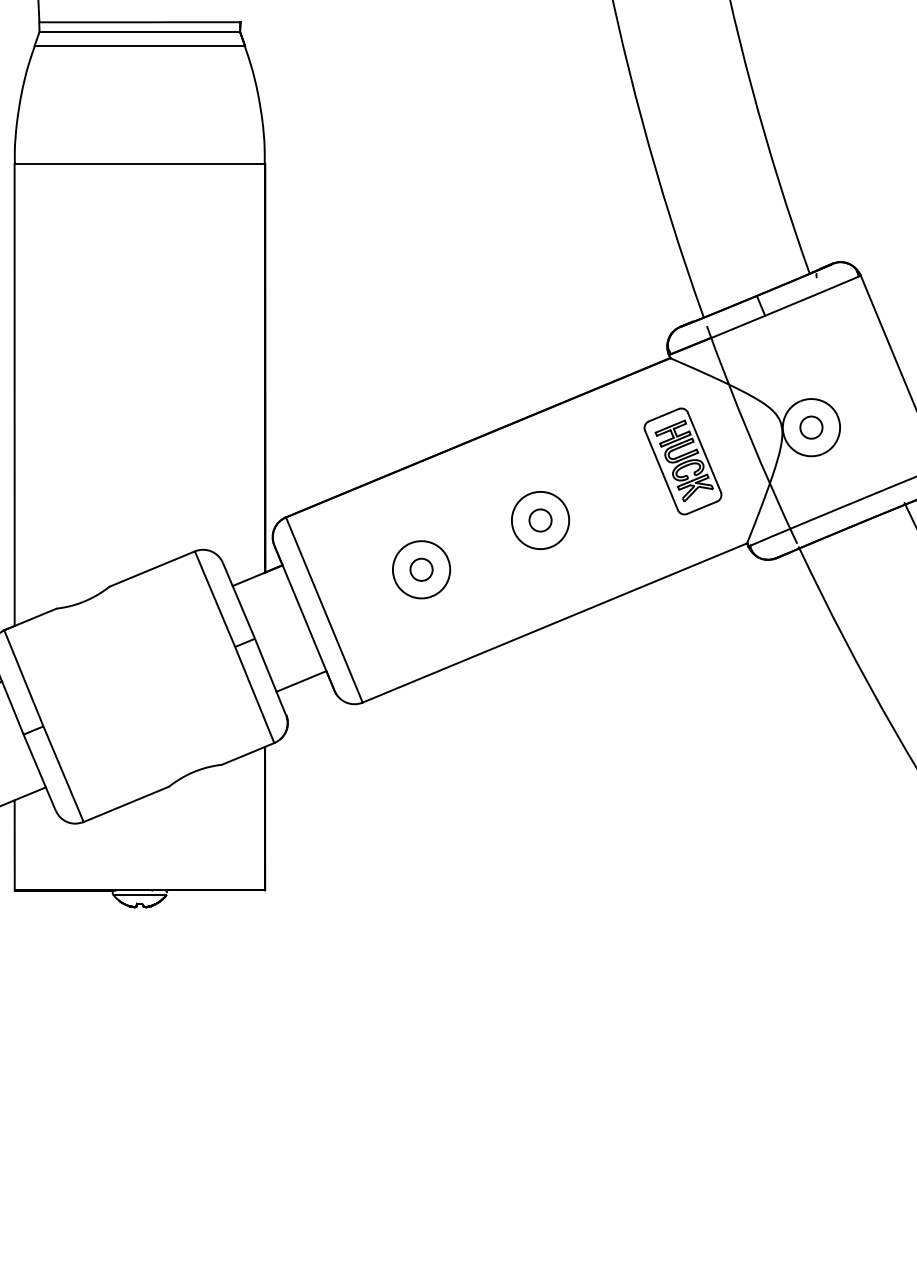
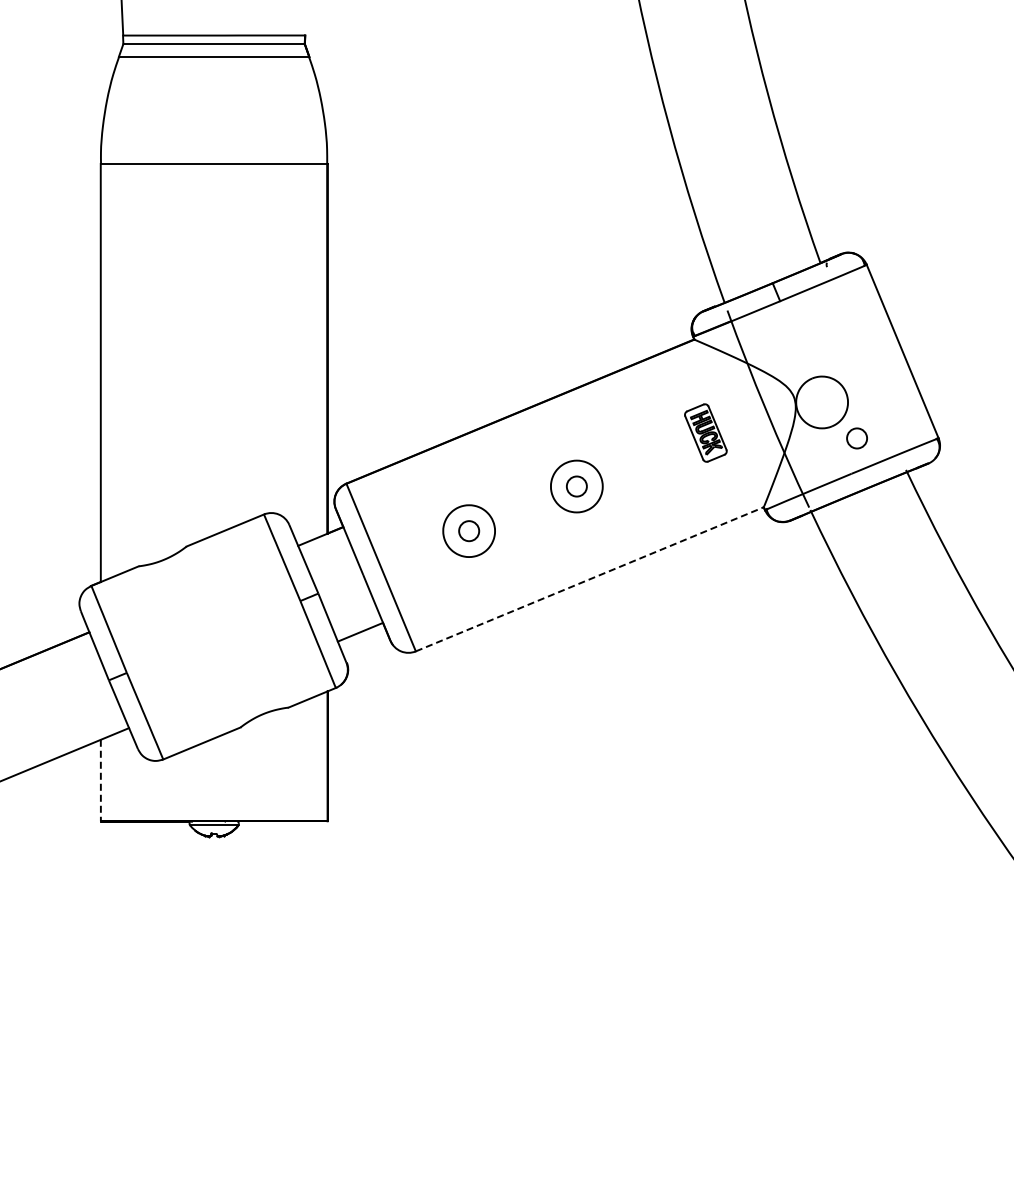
circle: (810, 427) -> (856, 438), moved
part: (682, 460) -> (705, 432), size x0.6
line: (555, 623) -> (590, 579), solid -> dashed
line: (14, 845) -> (100, 780), solid -> dashed

